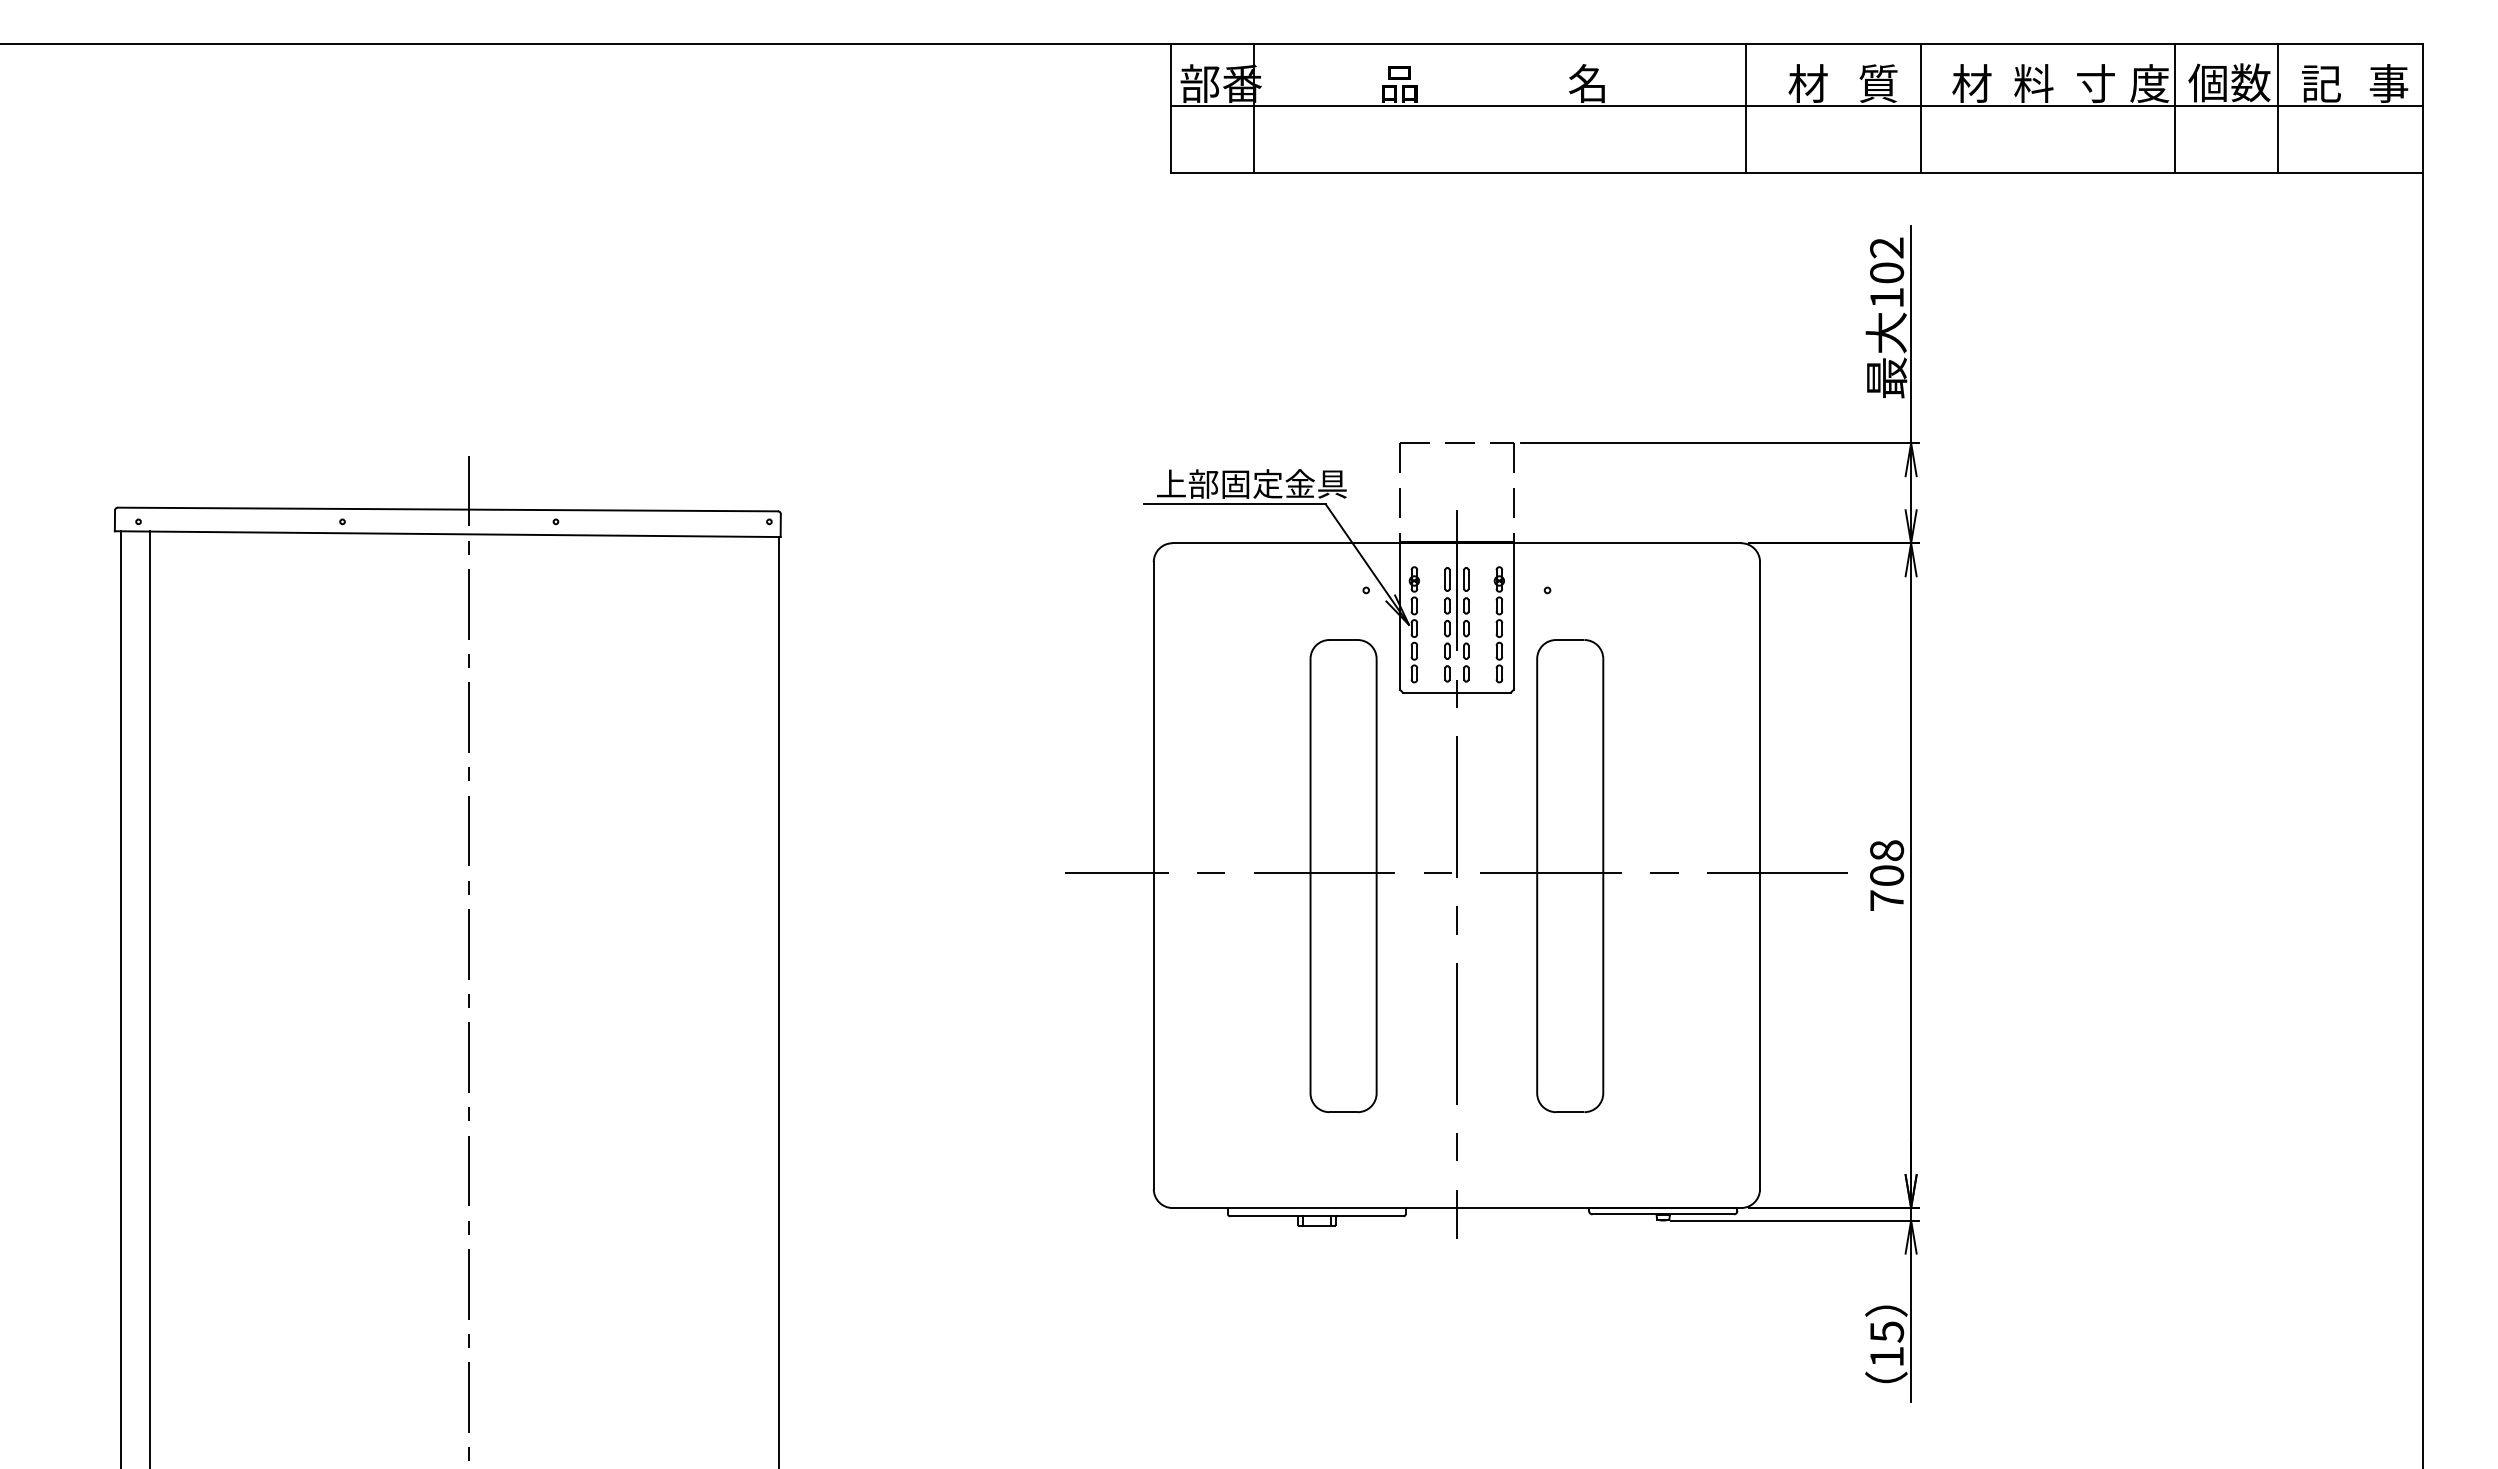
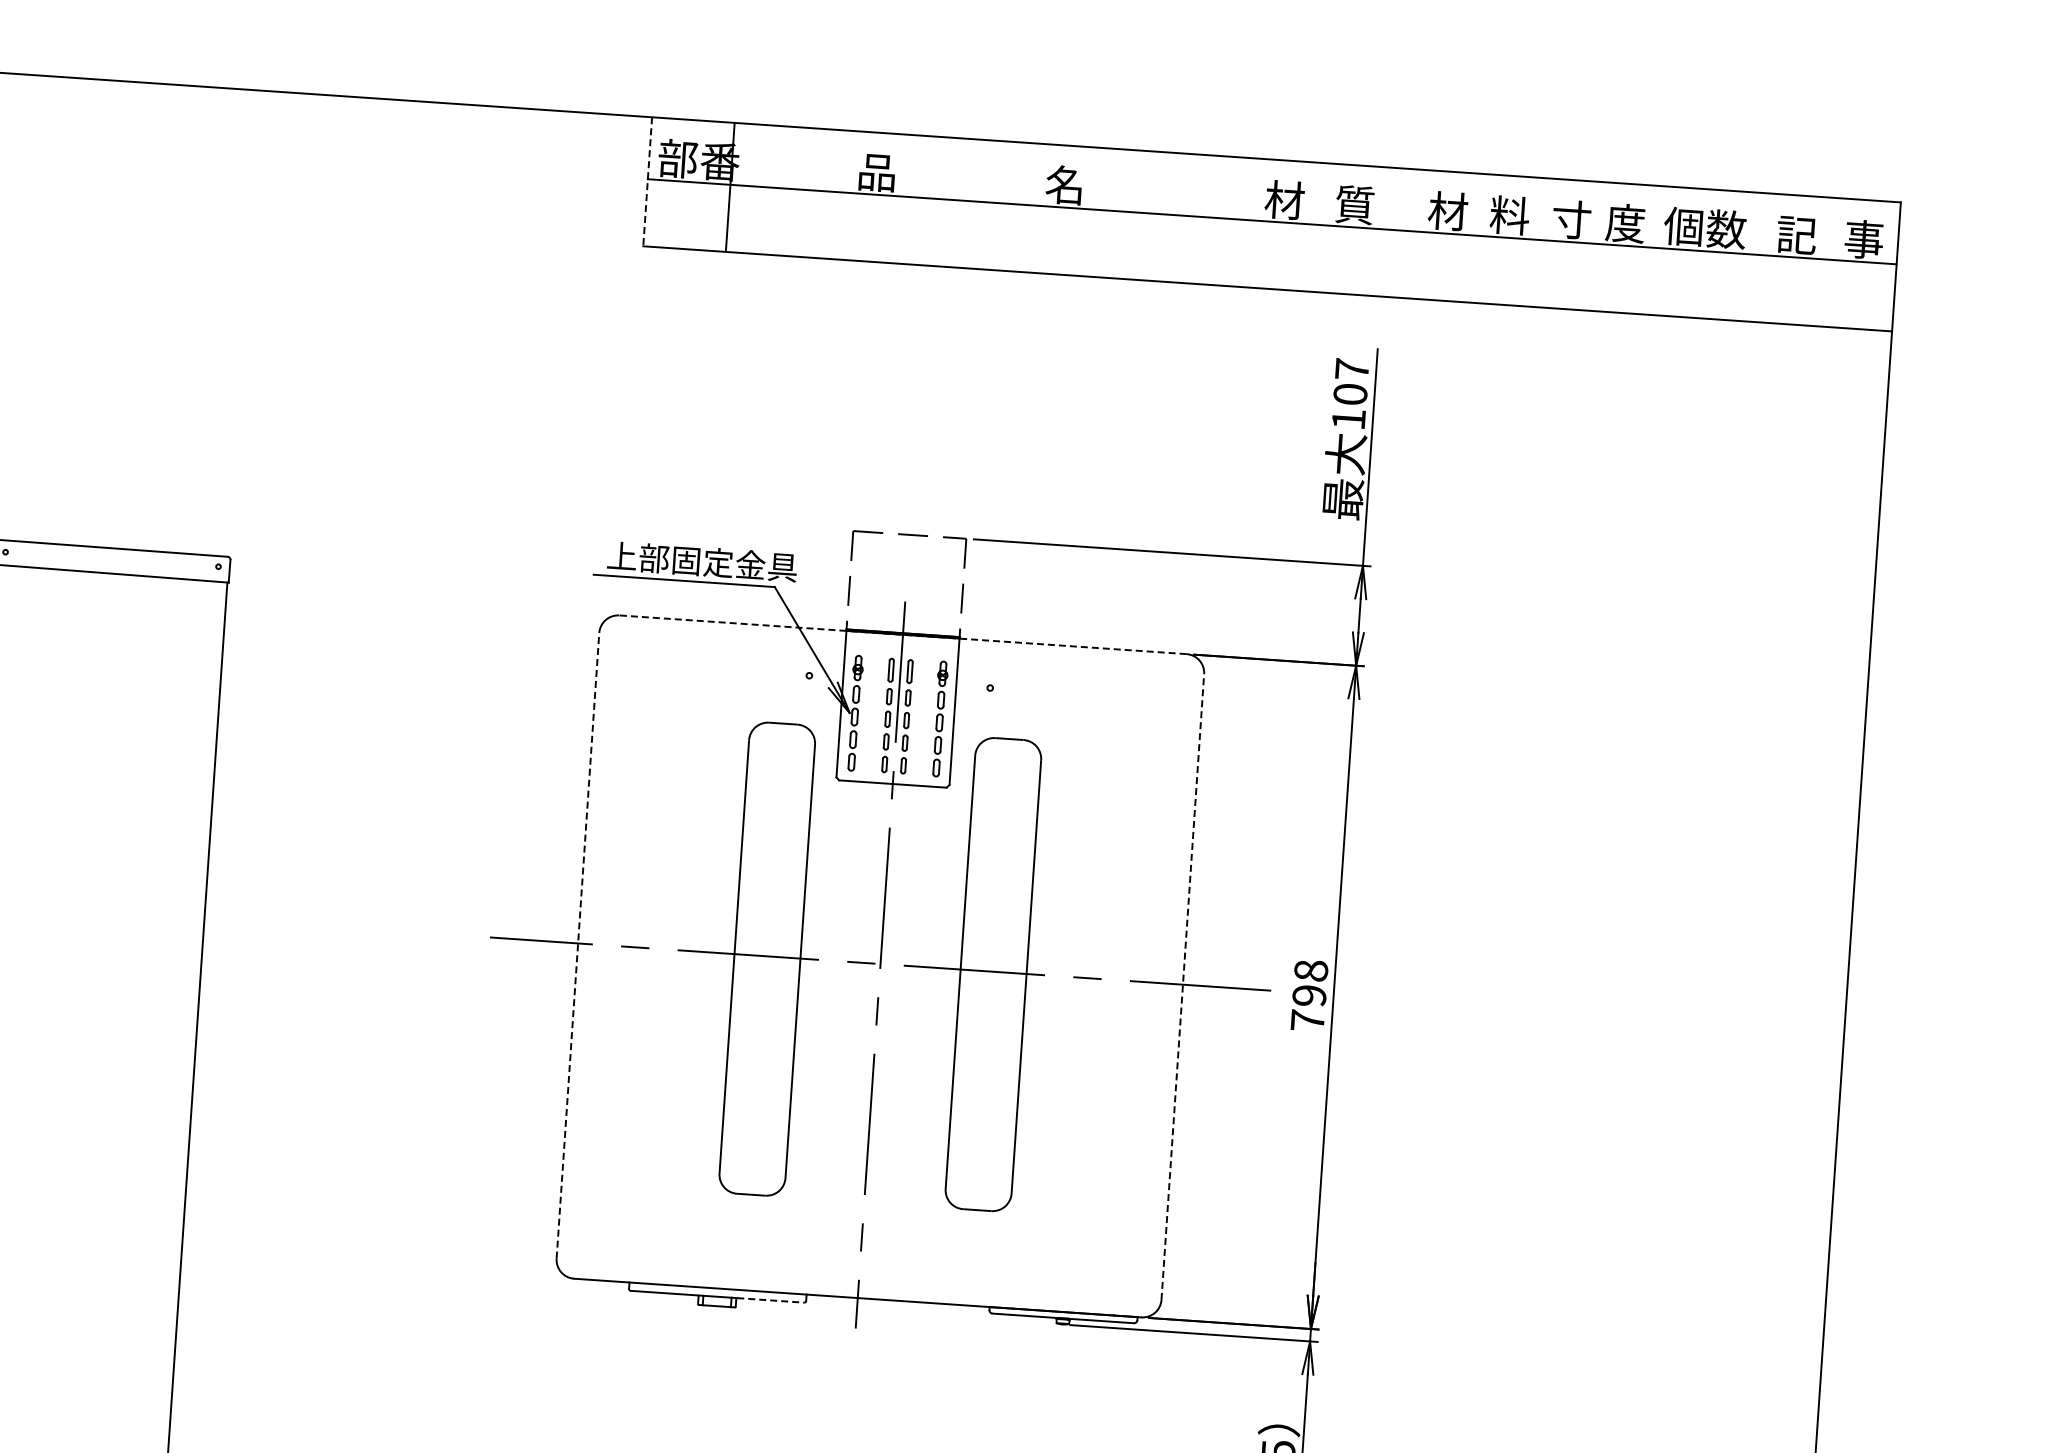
line: (1171, 108) -> (647, 181), solid -> dashed
line: (1745, 108) -> (1220, 220), removed
line: (1921, 108) -> (1396, 232), removed
line: (2174, 108) -> (1648, 249), removed
line: (2278, 108) -> (1752, 256), removed
text: (1886, 247) -> (1351, 368), 102 -> 107
line: (1456, 543) -> (902, 635), solid -> dashed
line: (1153, 875) -> (577, 945), solid -> dashed
line: (1760, 875) -> (1183, 986), solid -> dashed
text: (1887, 875) -> (1309, 995), 708 -> 798
line: (1370, 1216) -> (770, 1300), solid -> dashed

